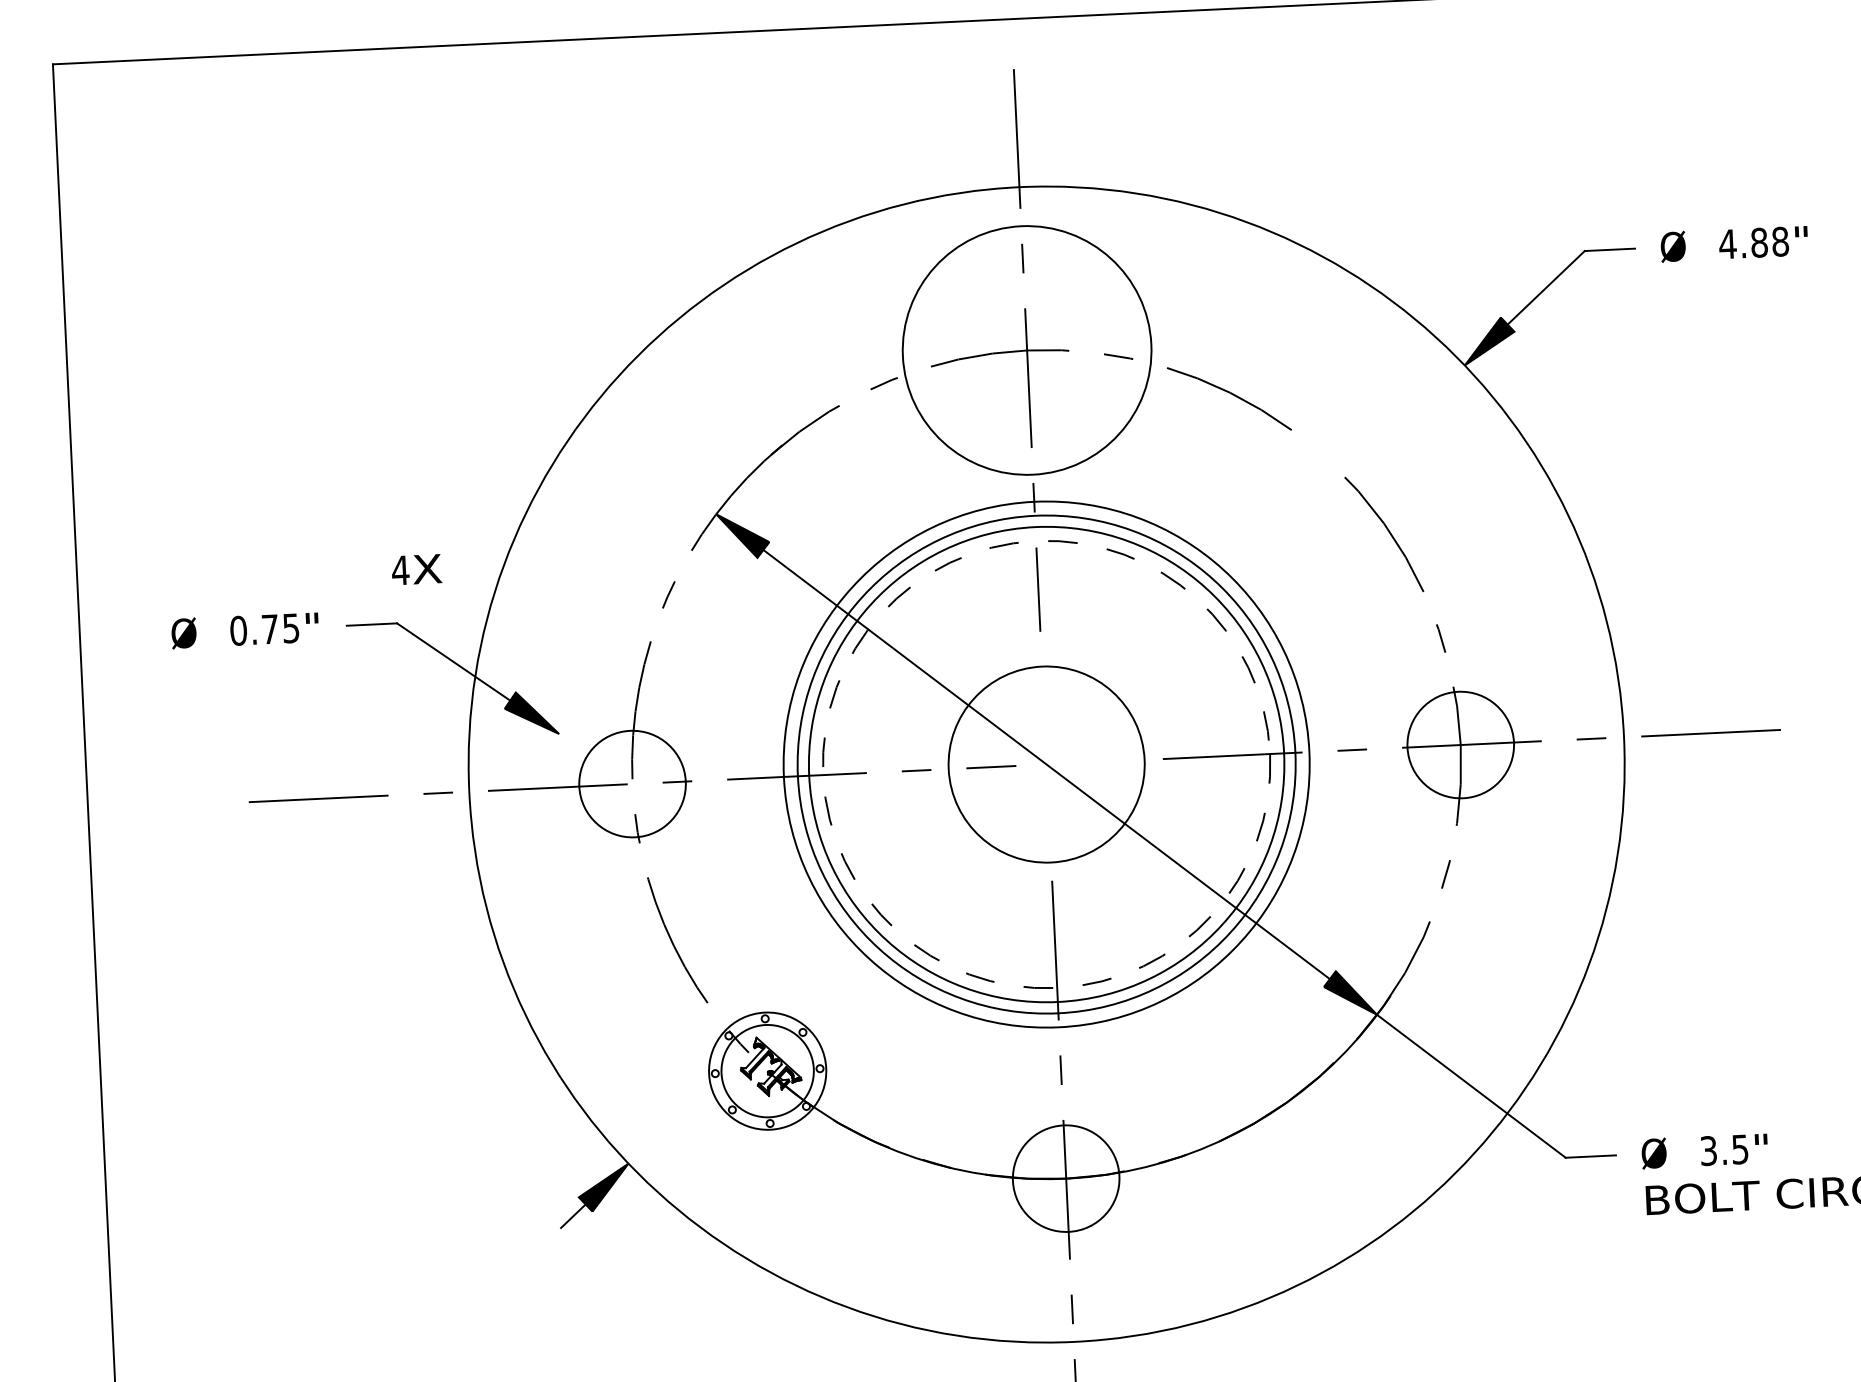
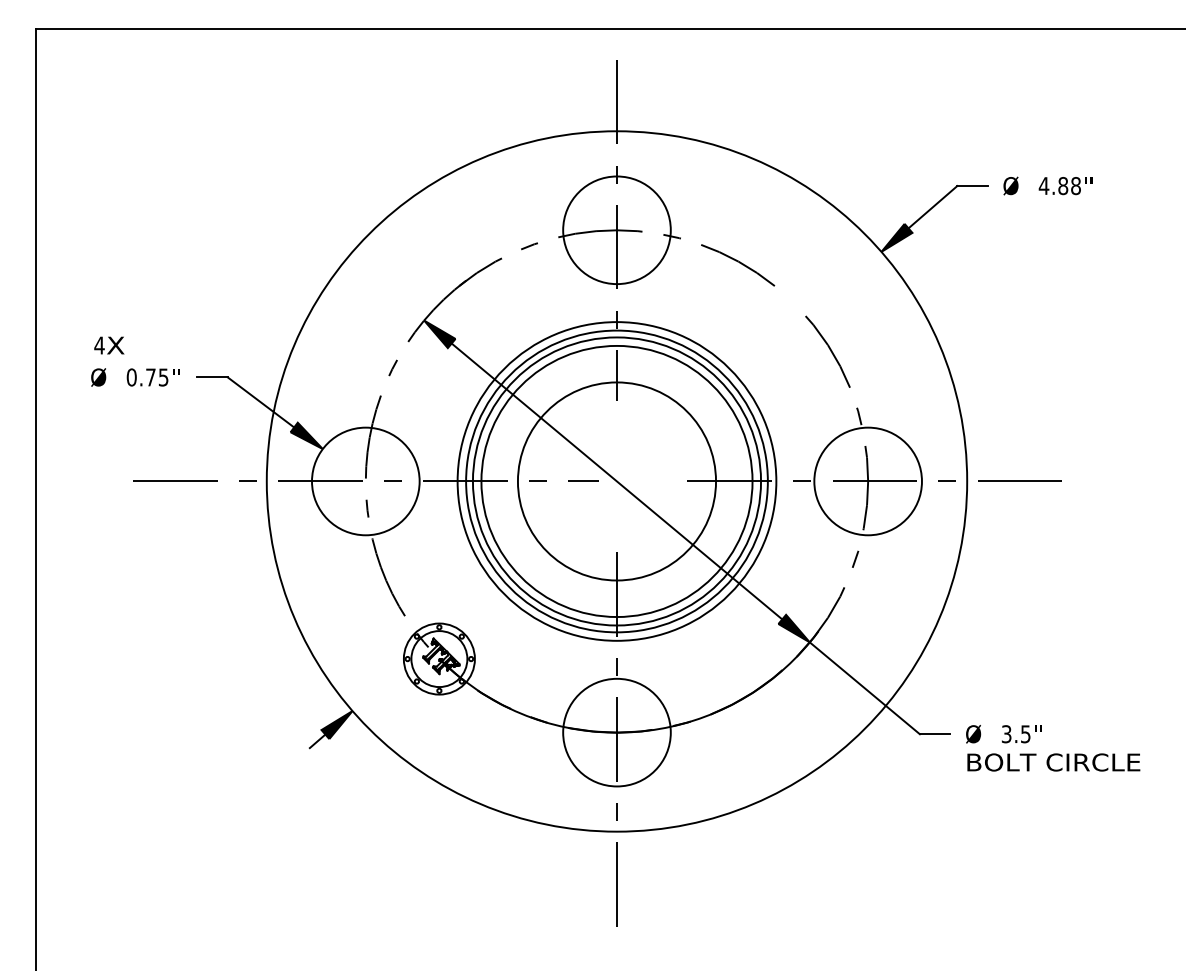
circle: (1026, 350) -> (616, 230), size x0.71
text: (417, 569) -> (109, 345), moved
circle: (1459, 745) -> (867, 481), size x1.67
circle: (1045, 764) -> (616, 481), dashed -> solid
circle: (1045, 764) -> (616, 481), size x1.67
circle: (632, 784) -> (365, 481), size x1.67
circle: (1065, 1178) -> (616, 732), size x1.67

